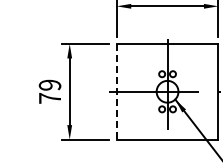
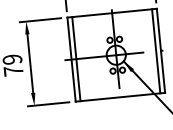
line: (116, 91) -> (71, 59), dashed -> solid
line: (122, 91) -> (76, 58), added
line: (213, 91) -> (156, 51), added

